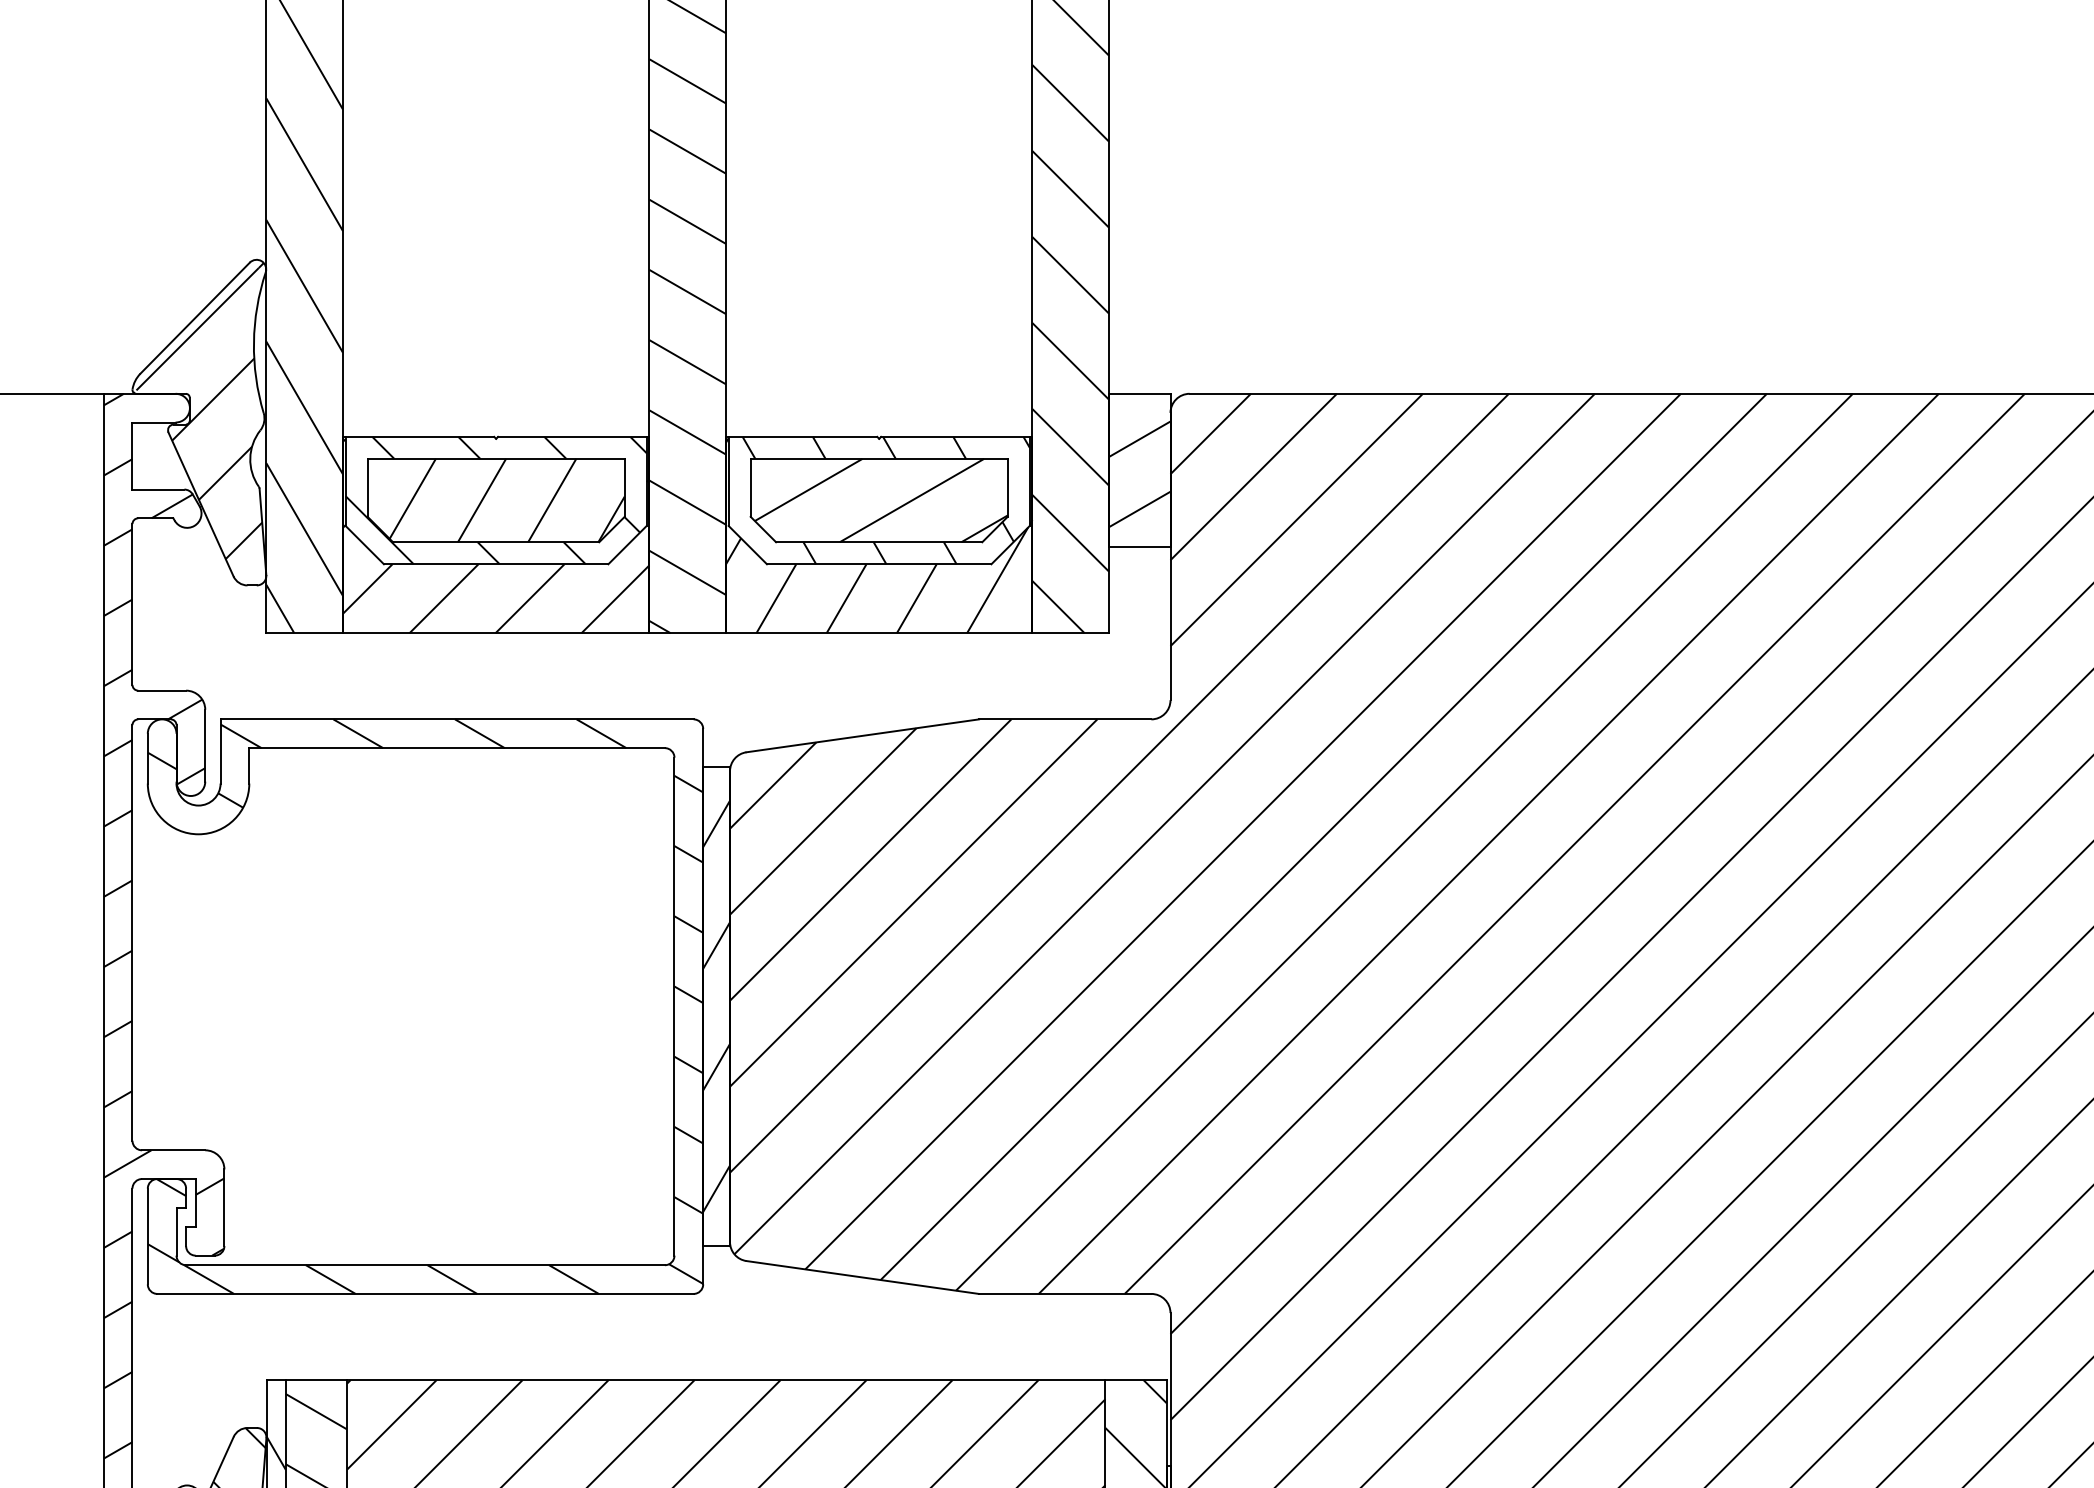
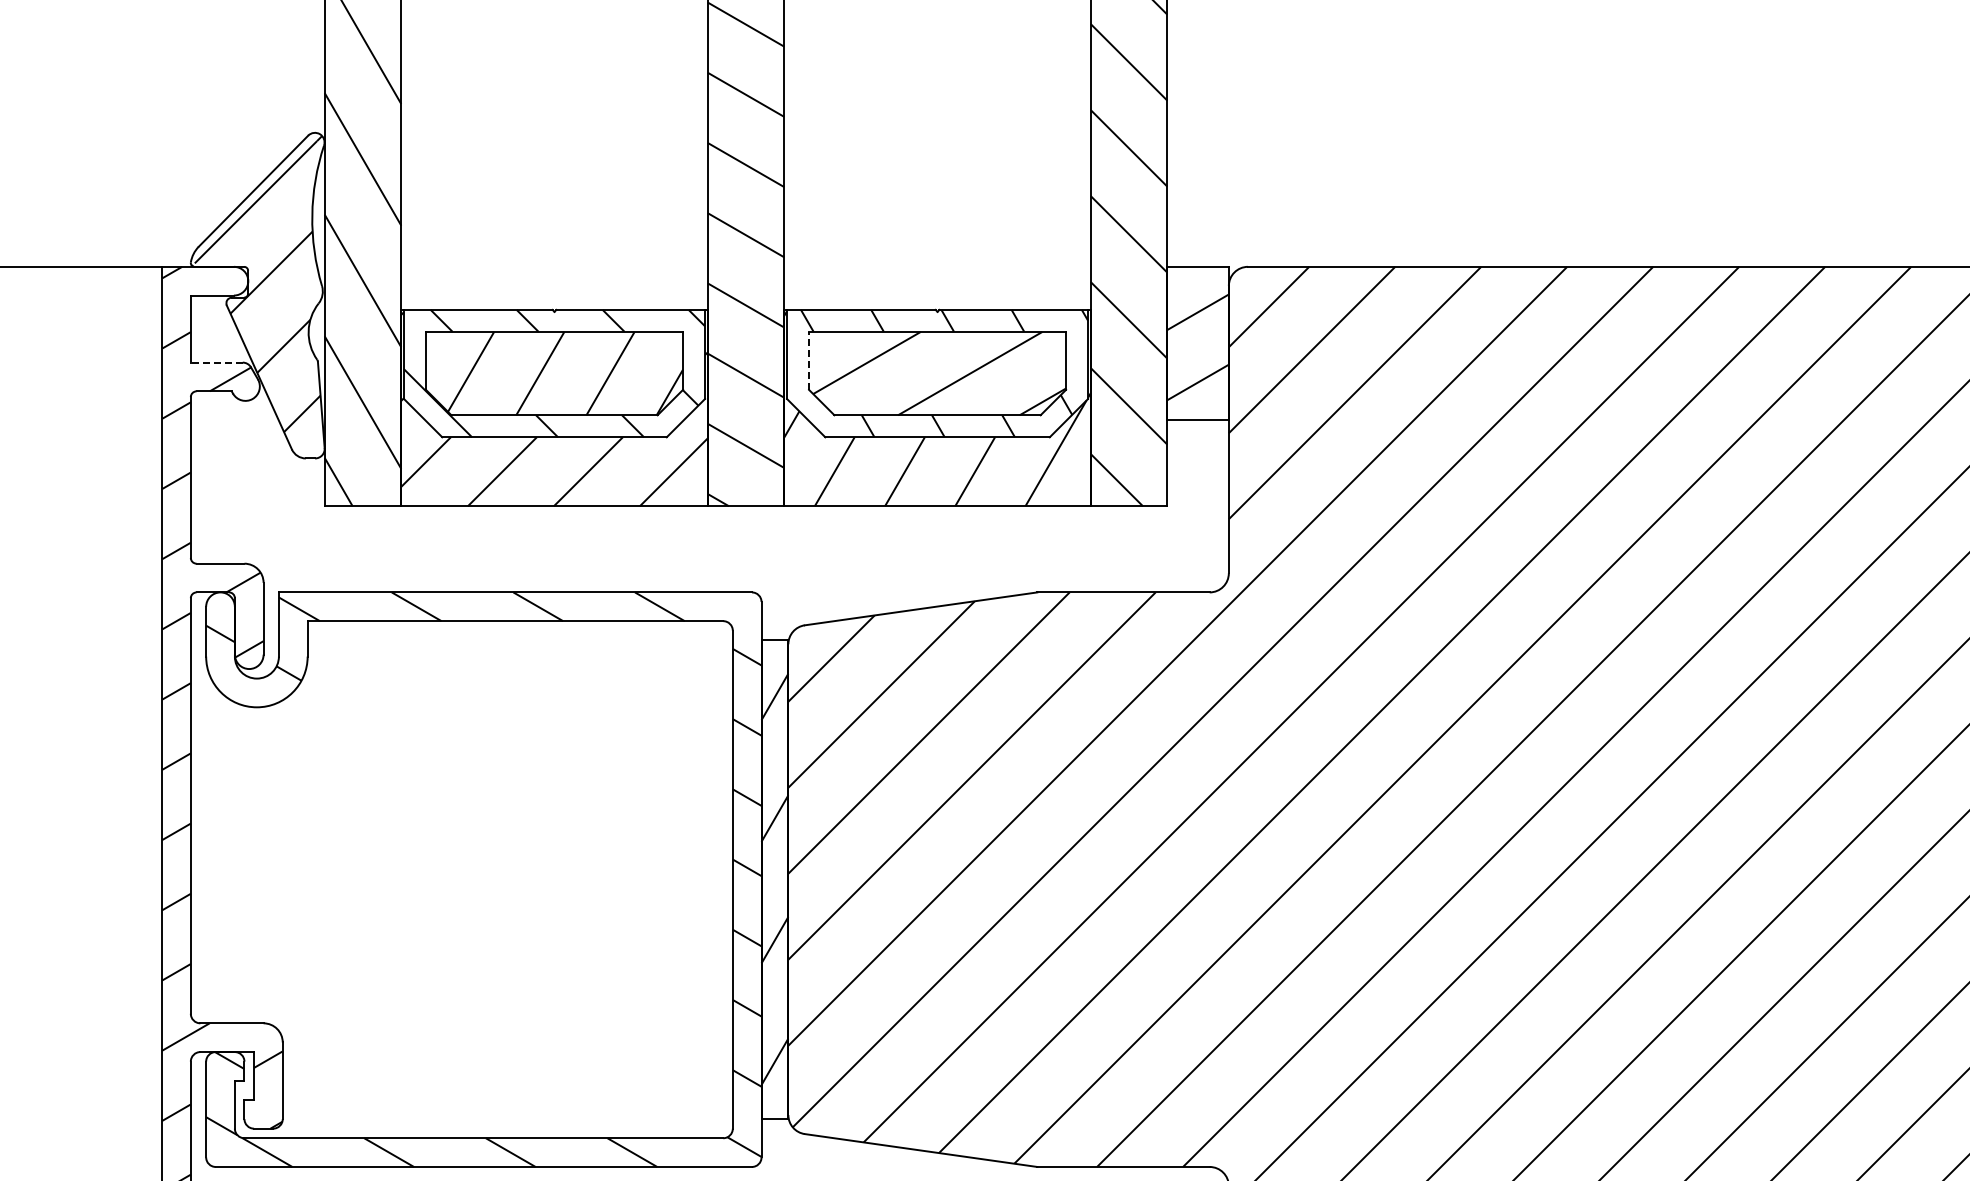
line: (750, 487) -> (808, 360), solid -> dashed
line: (158, 489) -> (216, 362), solid -> dashed

